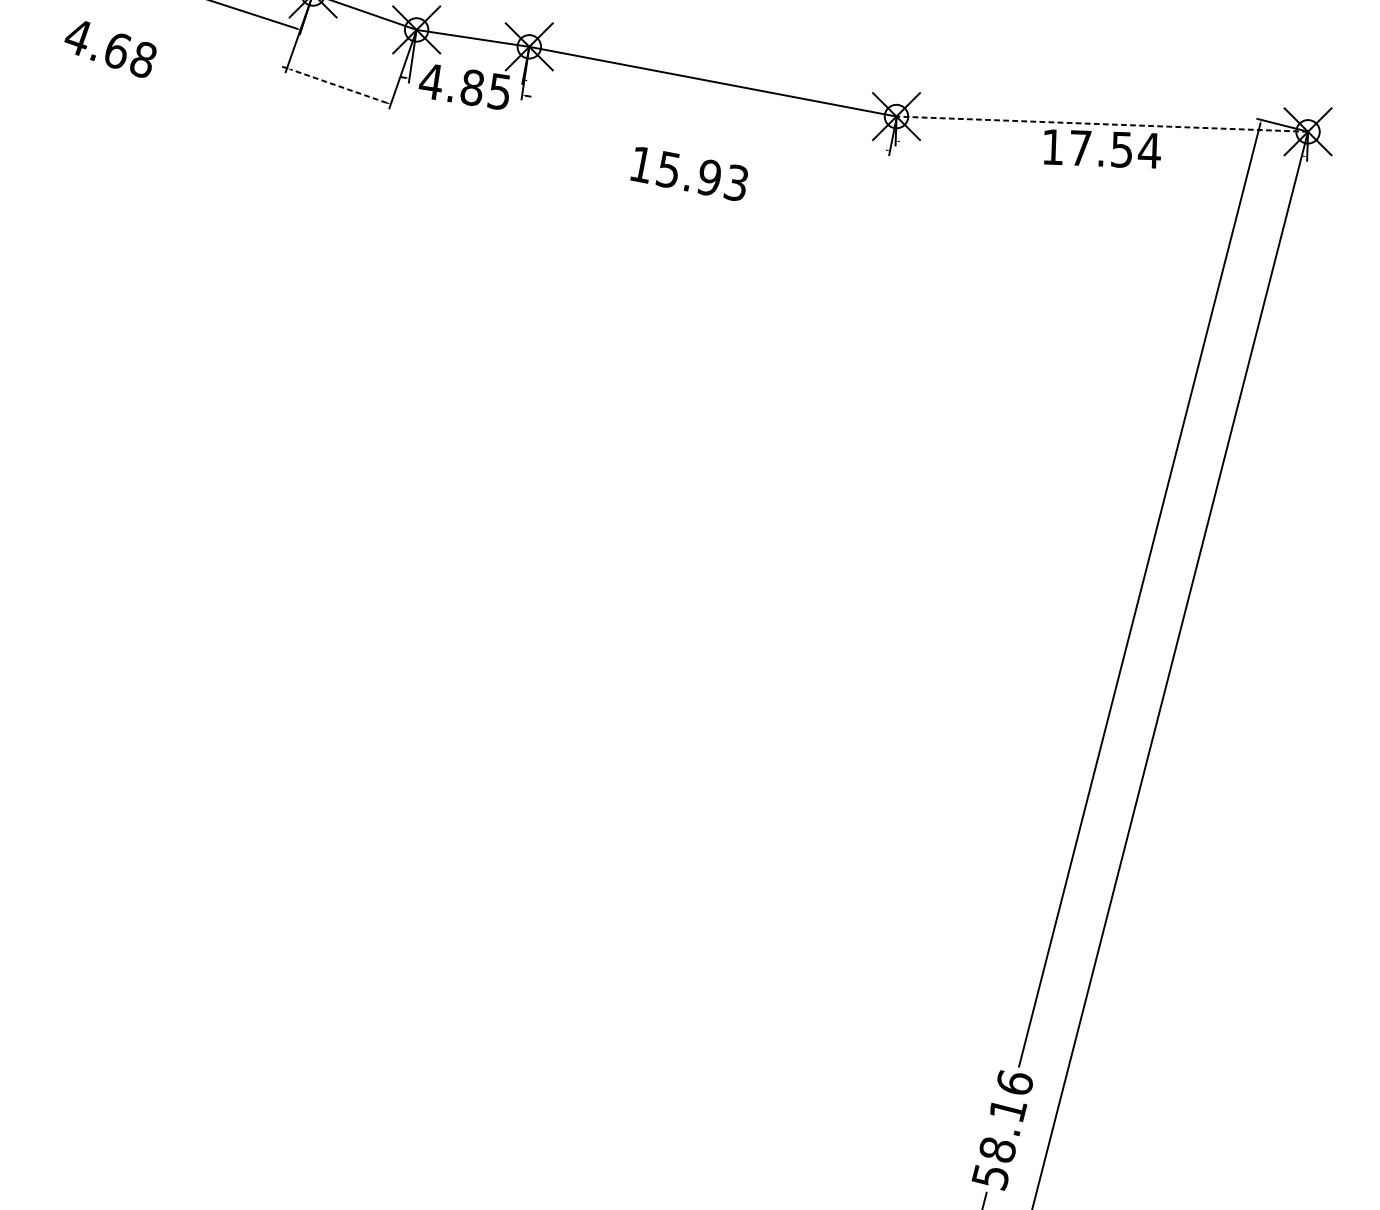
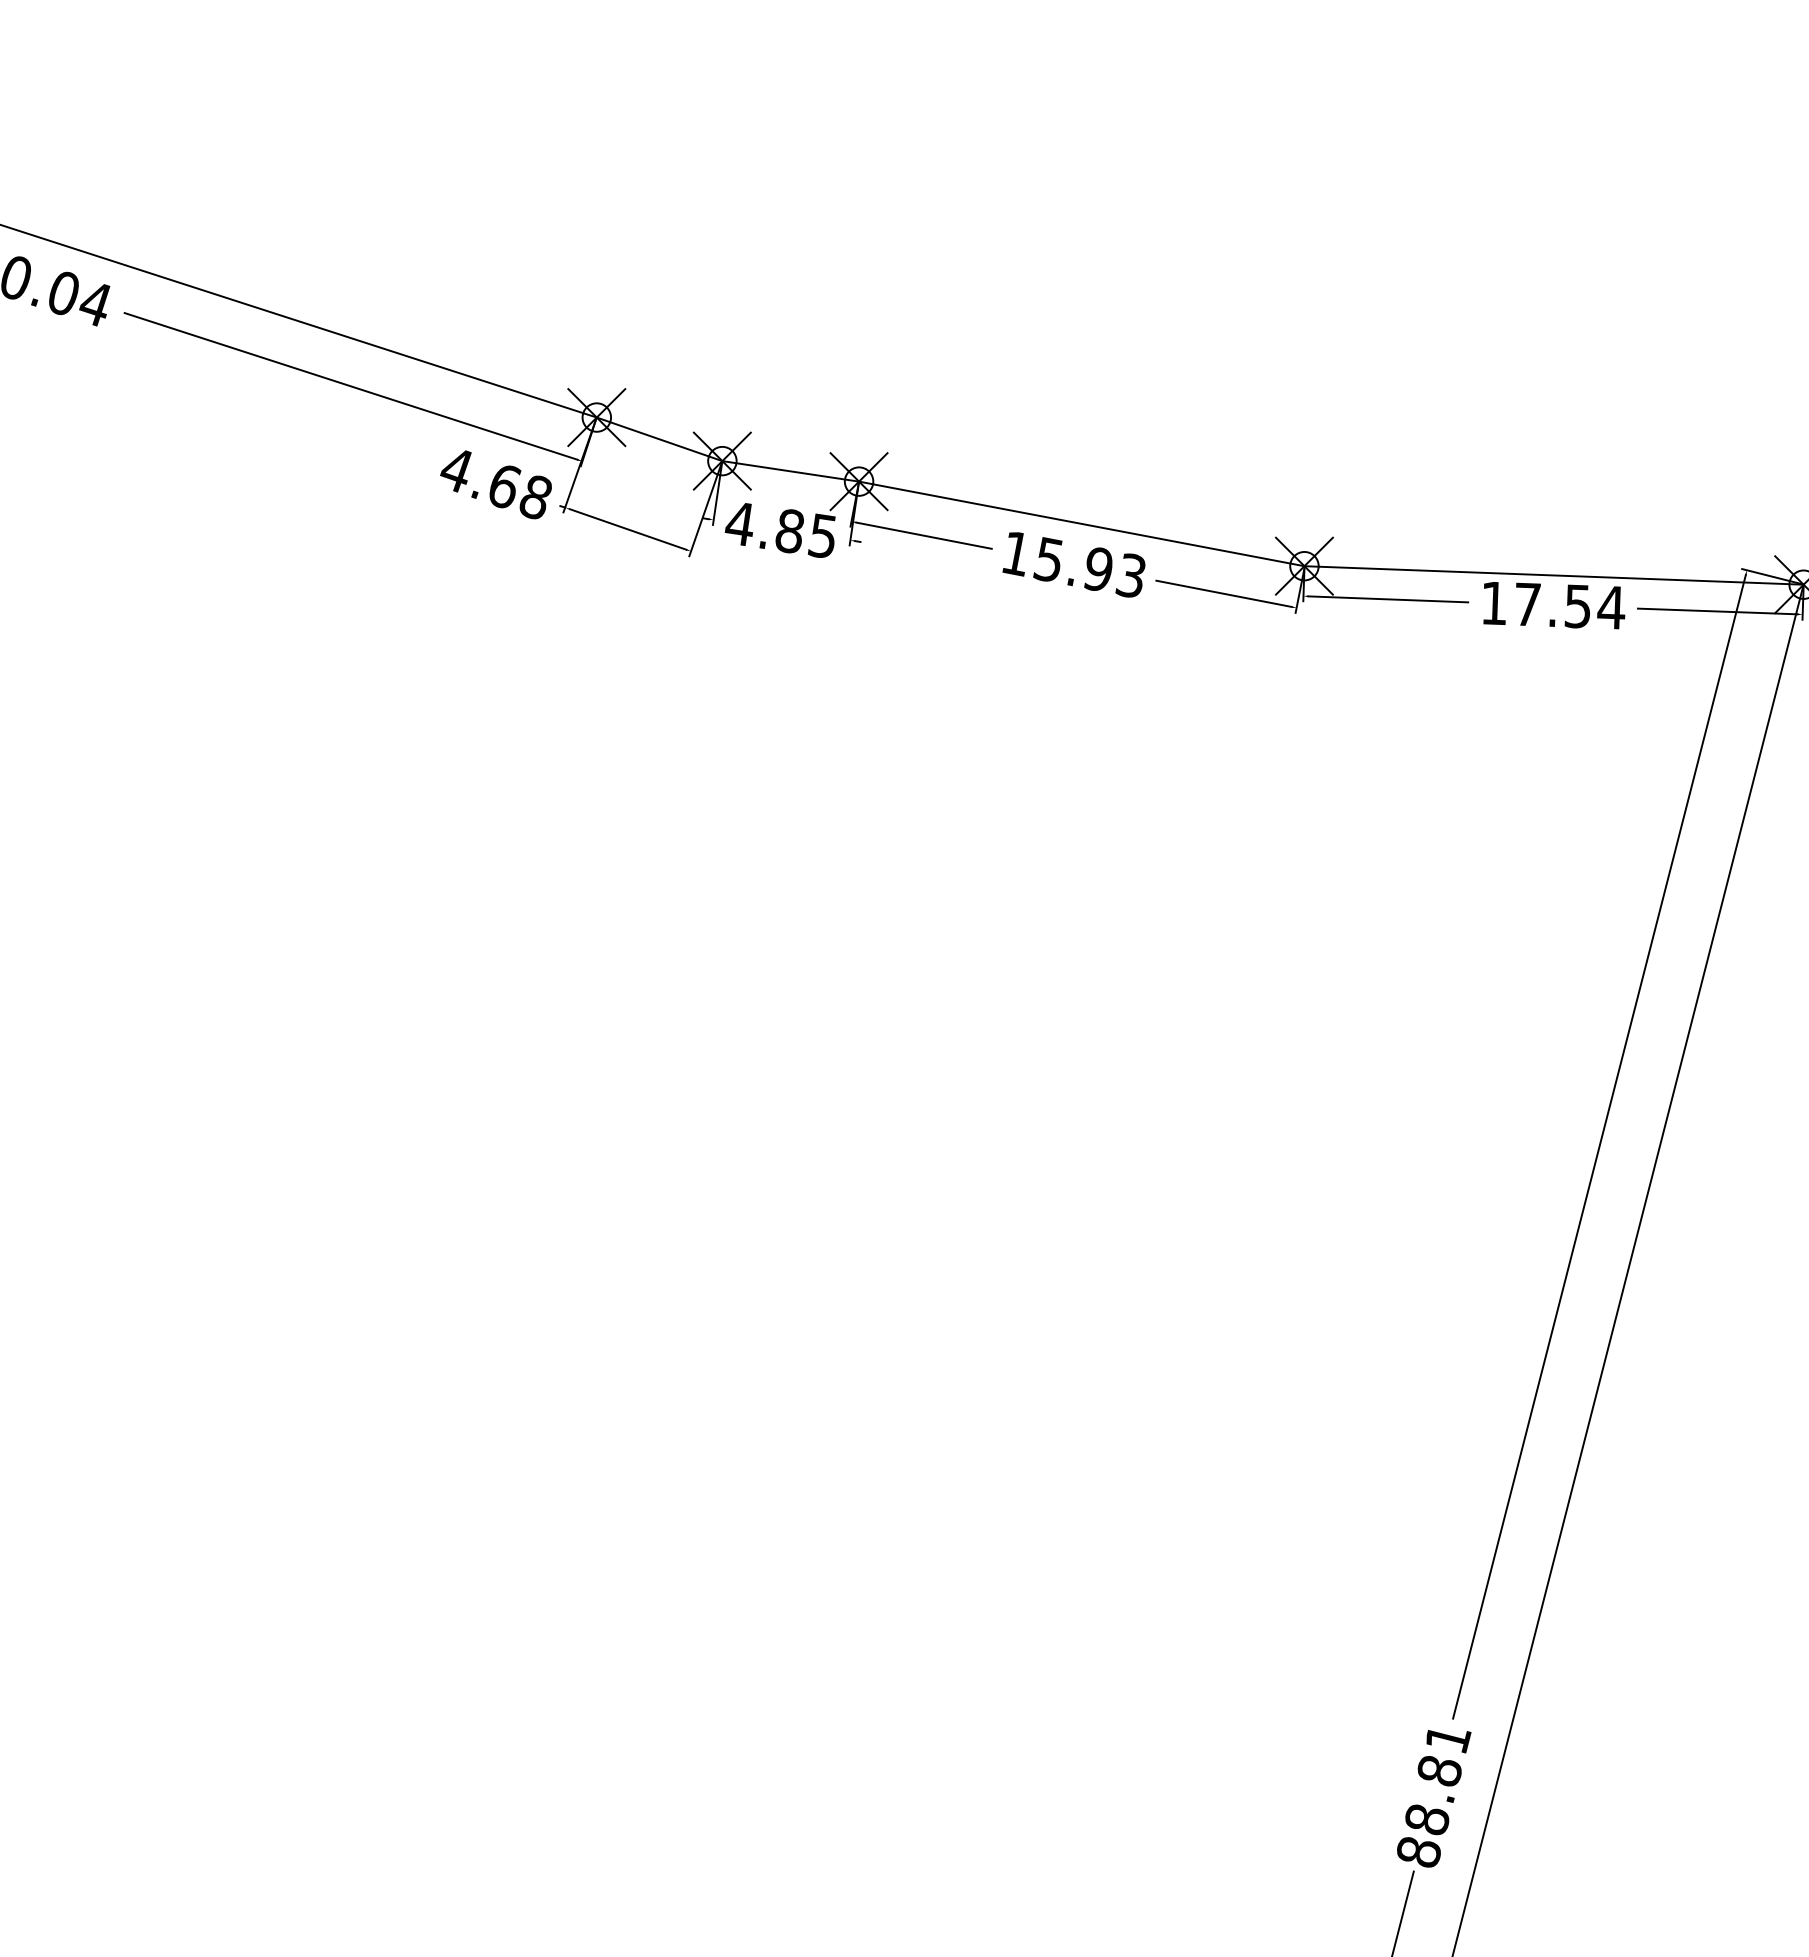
text: (110, 49) -> (495, 484), moved
line: (339, 86) -> (628, 529), dashed -> solid
line: (582, 91) -> (923, 535), added
line: (1102, 124) -> (1554, 575), dashed -> solid
line: (829, 139) -> (1223, 593), added
line: (965, 144) -> (1388, 599), added
line: (1237, 153) -> (1717, 611), added
text: (688, 173) -> (1073, 564), moved
text: (1002, 1130) -> (1433, 1795), 58.16 -> 88.81

